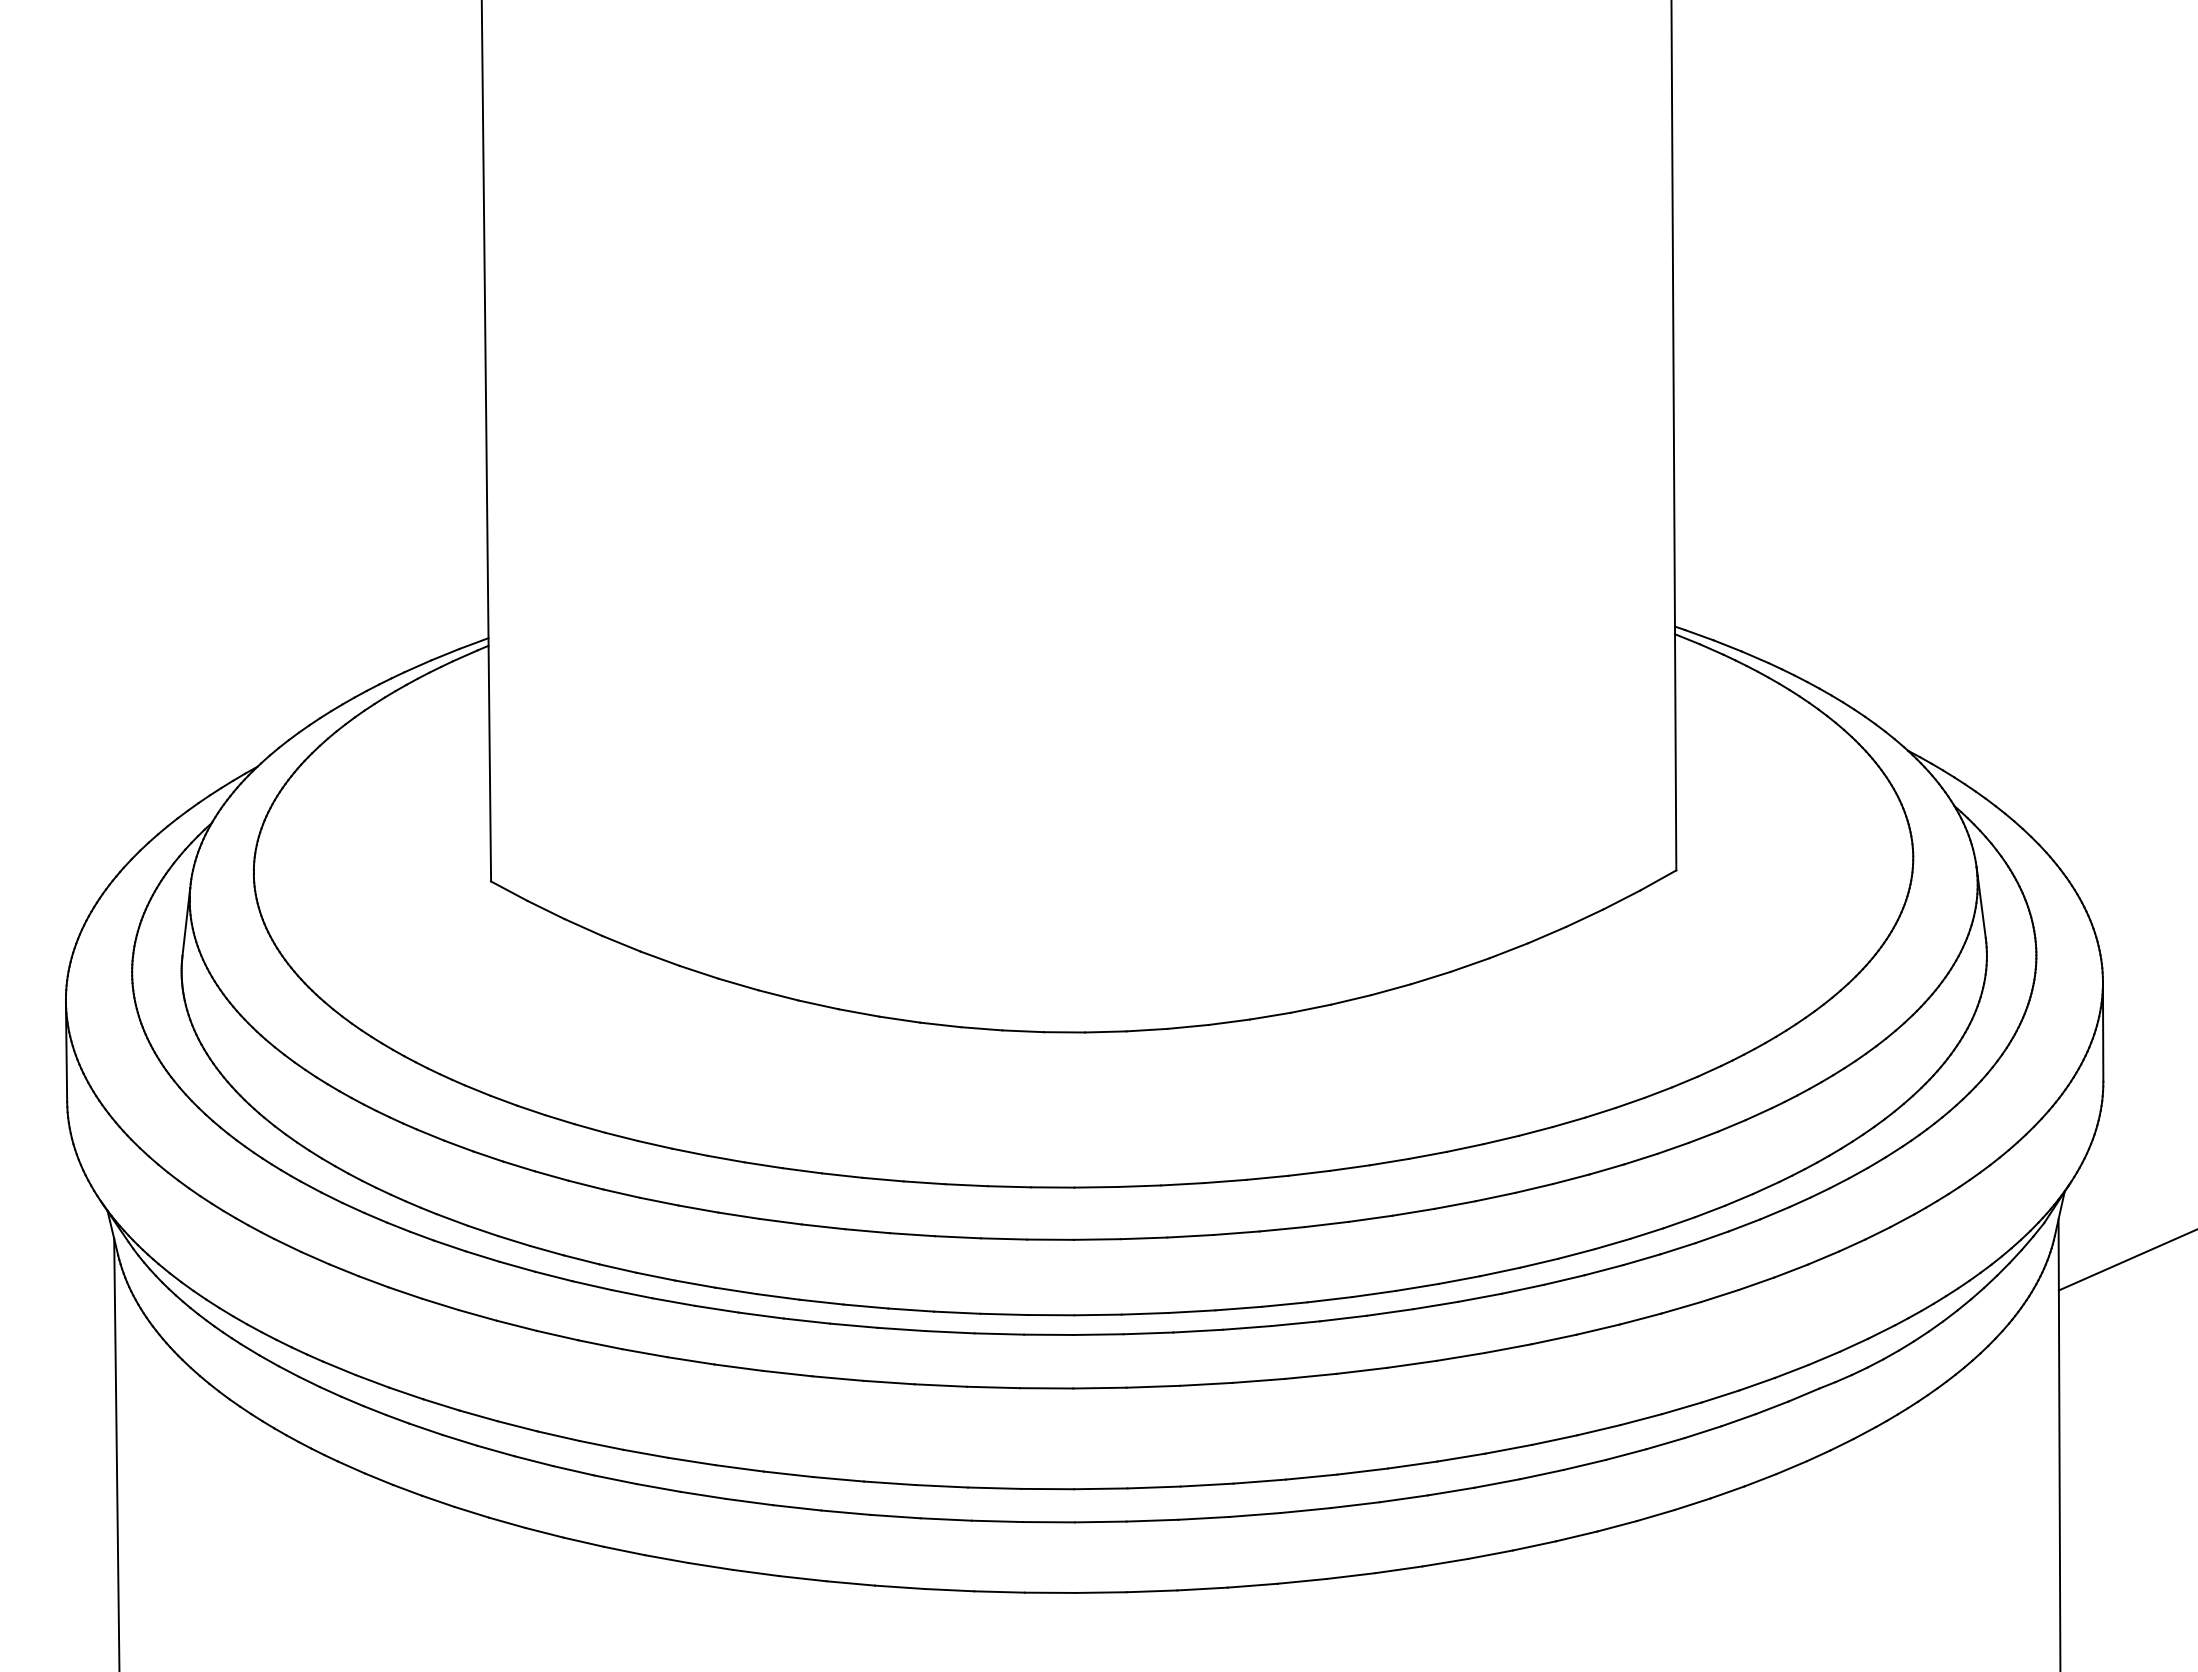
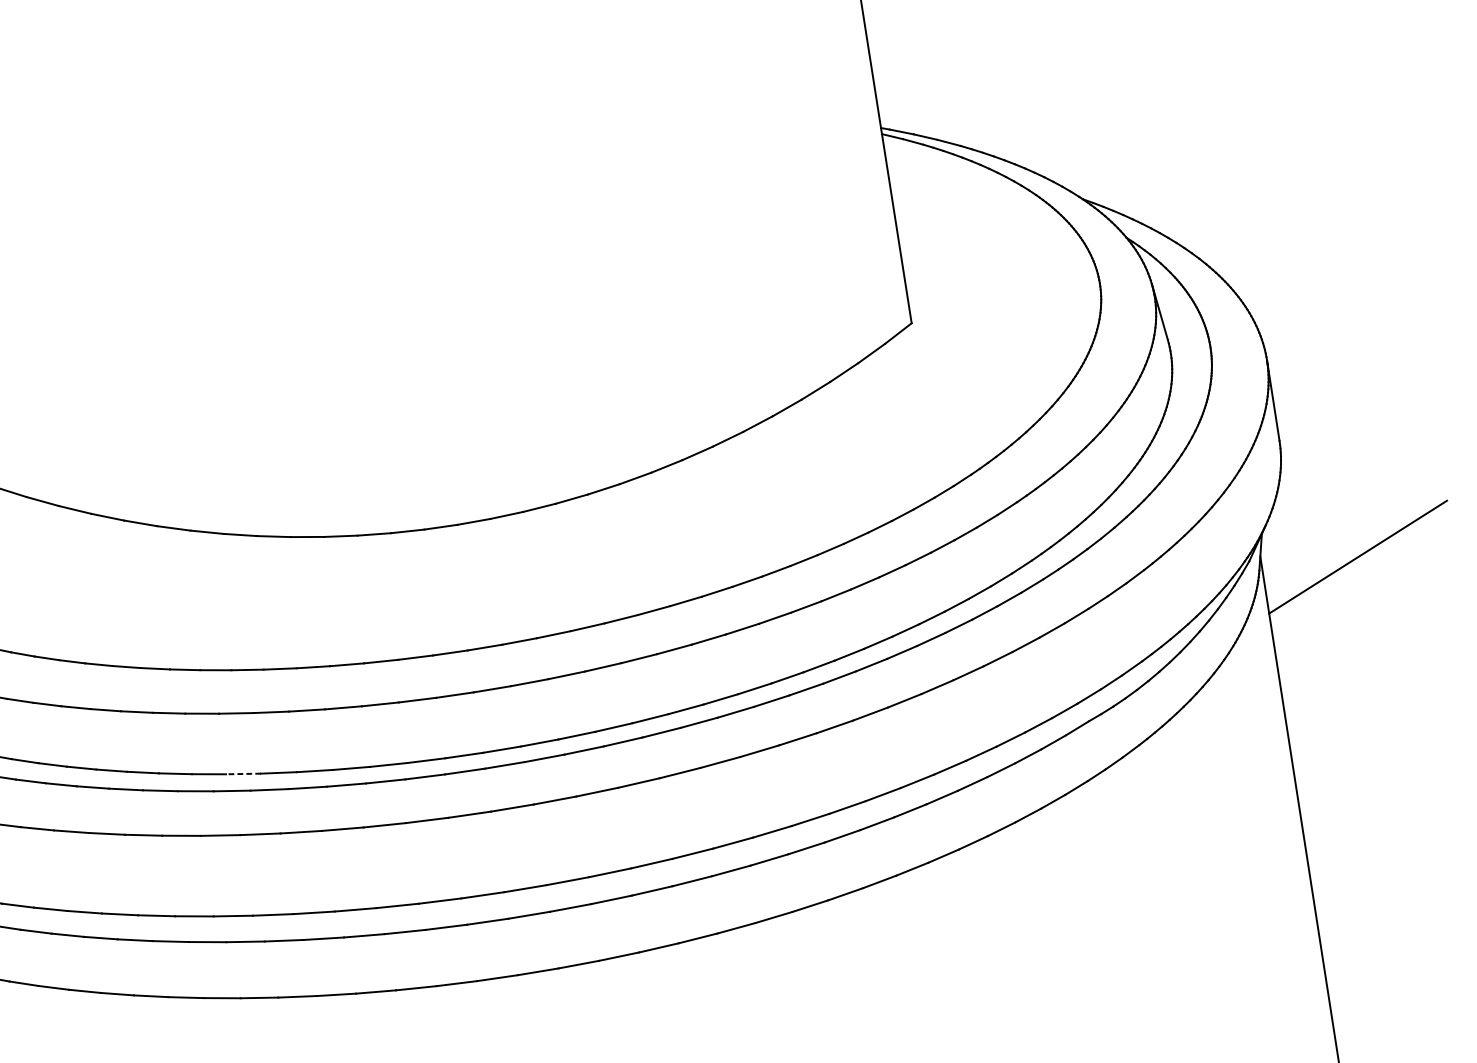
line: (778, 1296) -> (243, 773), solid -> dashed

